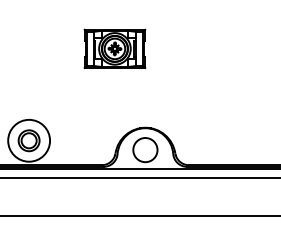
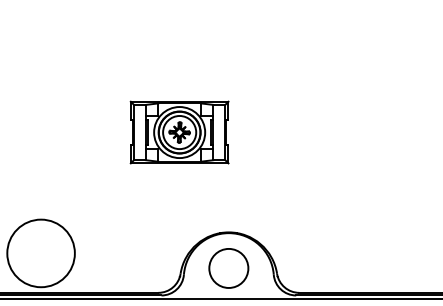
part: (114, 48) -> (178, 131), moved
part: (28, 140) -> (40, 252), removed

